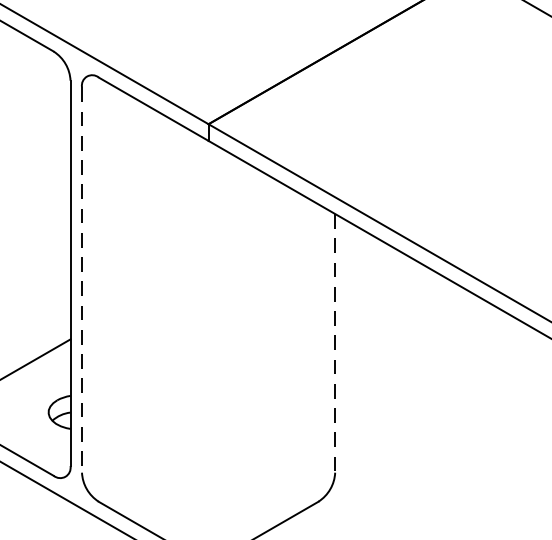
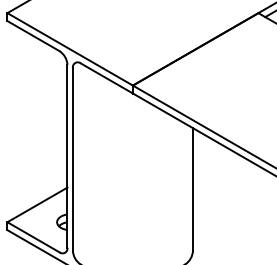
line: (81, 280) -> (72, 159), dashed -> solid
line: (334, 345) -> (192, 190), dashed -> solid

